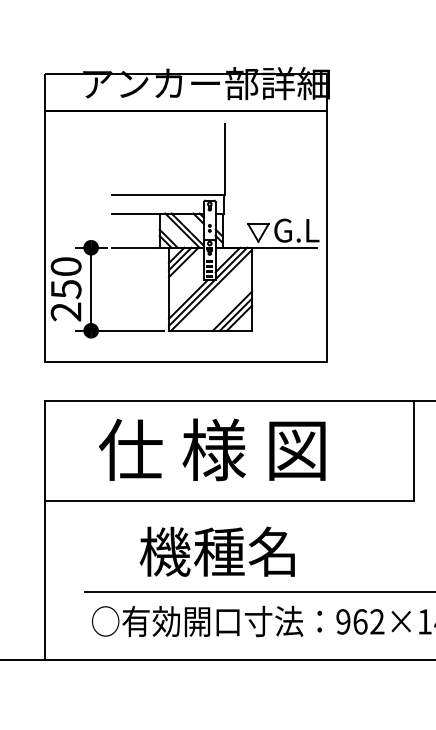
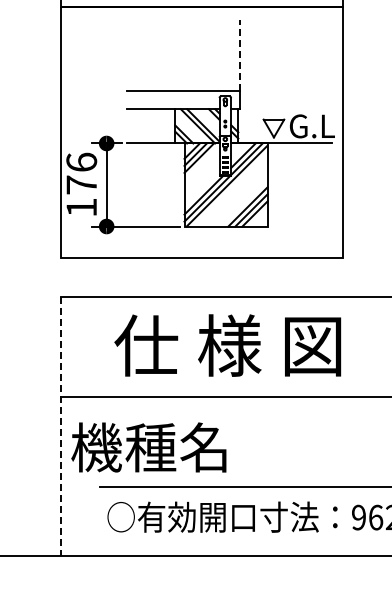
line: (224, 159) -> (240, 55), solid -> dashed
text: (65, 289) -> (81, 185), 250 -> 176
line: (45, 530) -> (61, 426), solid -> dashed
text: (216, 551) -> (148, 447), moved

